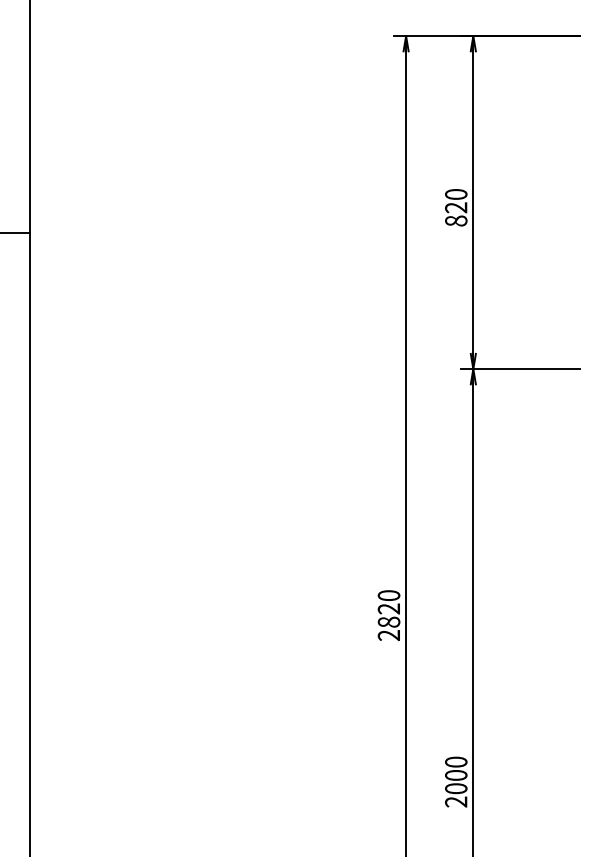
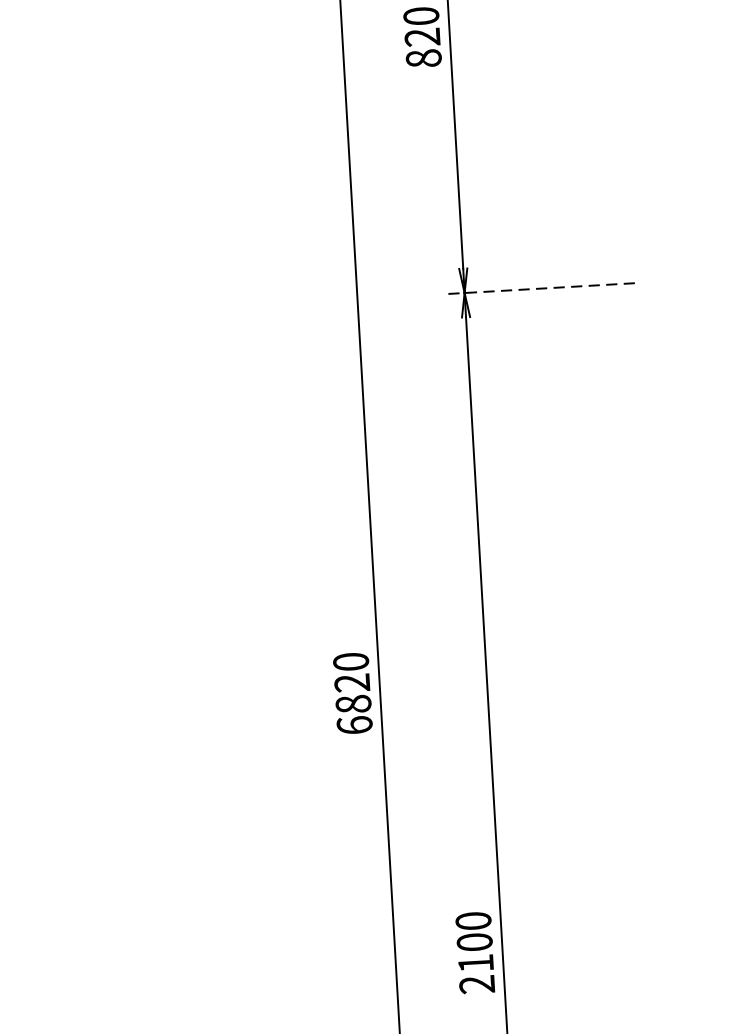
line: (520, 369) -> (539, 289), solid -> dashed
text: (388, 635) -> (353, 725), 2820 -> 6820
text: (456, 788) -> (476, 963), 2000 -> 2100

